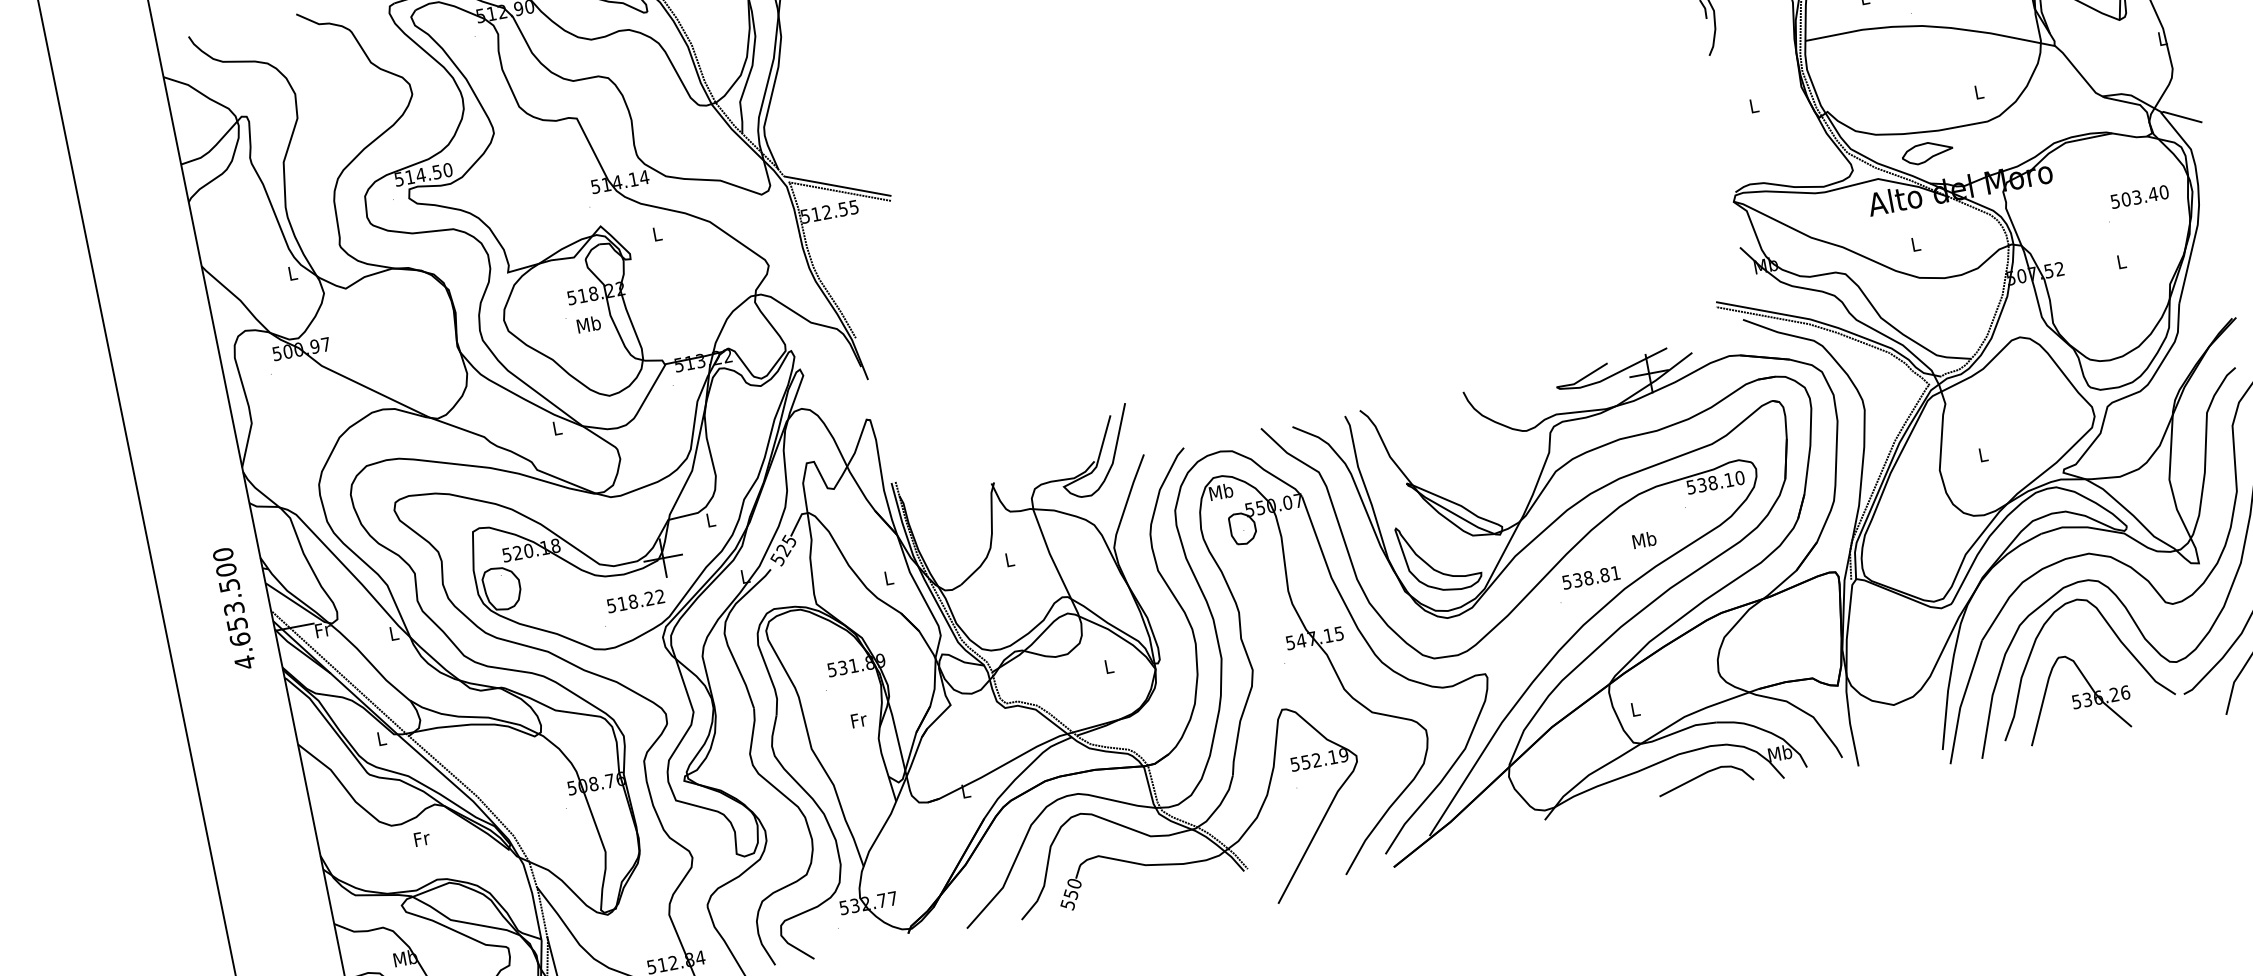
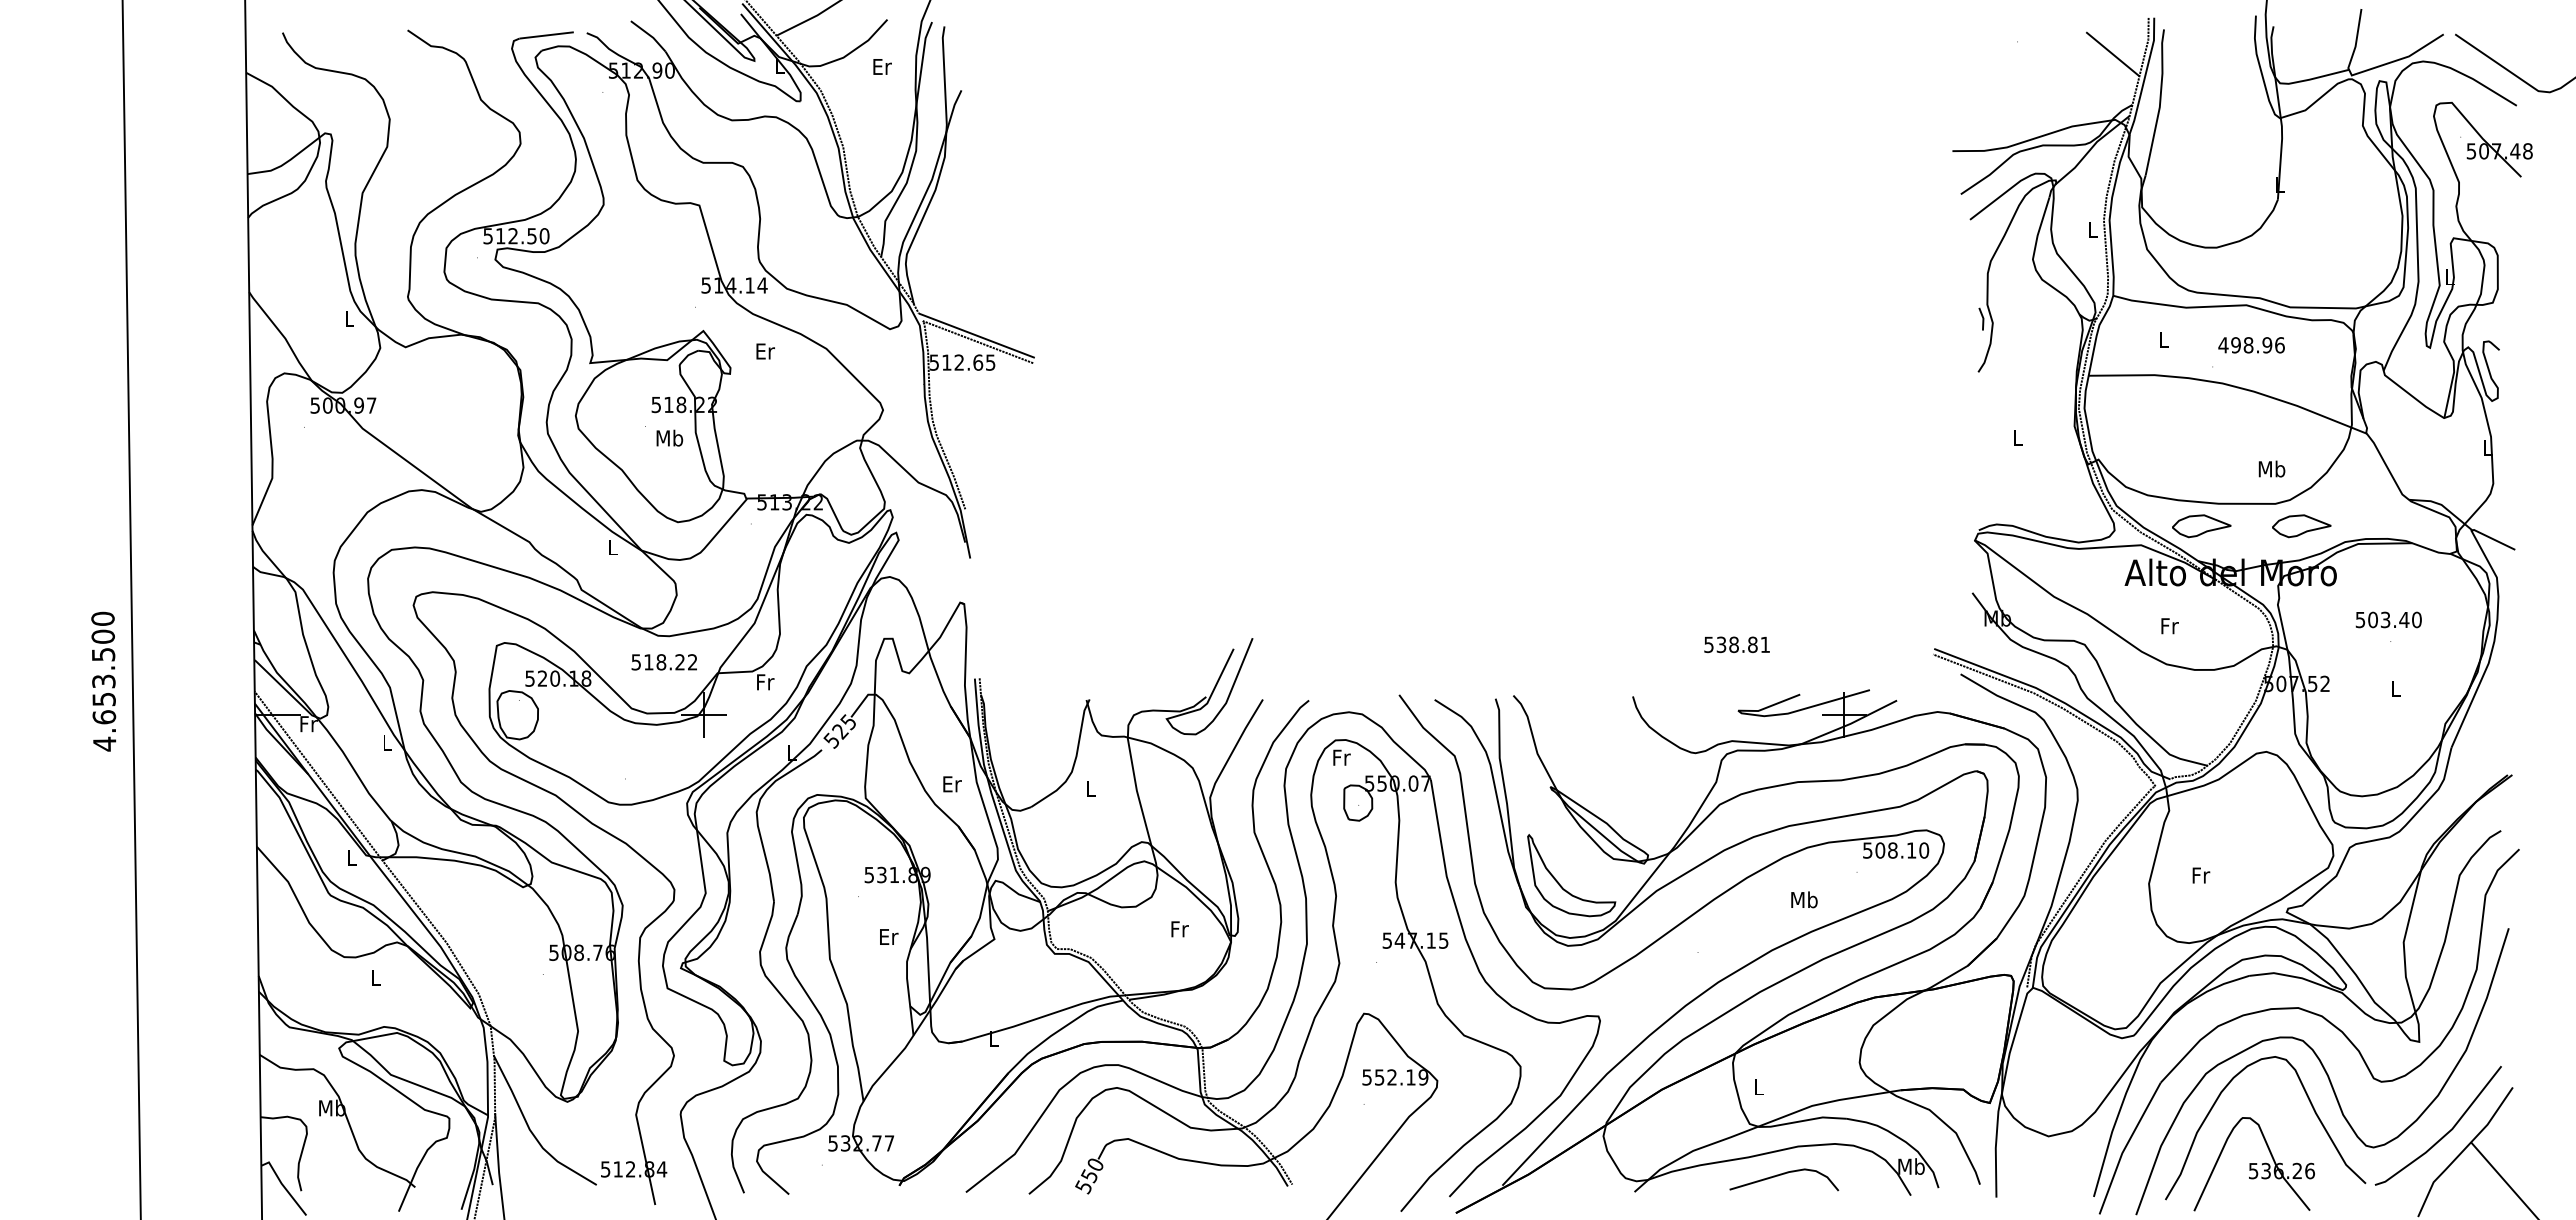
text: (1978, 91) -> (2271, 468), L -> Mb
part: (2013, 136) -> (2301, 526), added
text: (421, 175) -> (513, 236), 514.50 -> 512.50
text: (2139, 196) -> (2388, 619), moved
text: (843, 209) -> (978, 362), 512.55 -> 512.65
text: (657, 234) -> (765, 351), L -> Er
text: (1915, 244) -> (2169, 626), L -> Fr
text: (1983, 454) -> (2201, 875), L -> Fr
text: (1702, 485) -> (1880, 850), 538.10 -> 508.10
text: (1221, 491) -> (1341, 757), Mb -> Fr
text: (711, 520) -> (765, 682), L -> Fr
text: (1590, 577) -> (1736, 644), moved
text: (889, 578) -> (952, 784), L -> Er
text: (635, 601) -> (663, 662), moved
text: (233, 608) -> (103, 681), moved
text: (1109, 666) -> (1179, 929), L -> Fr
text: (859, 719) -> (889, 936), Fr -> Er
curve: (1704, 774) -> (1784, 1174), moved
text: (421, 839) -> (375, 978), Fr -> L

